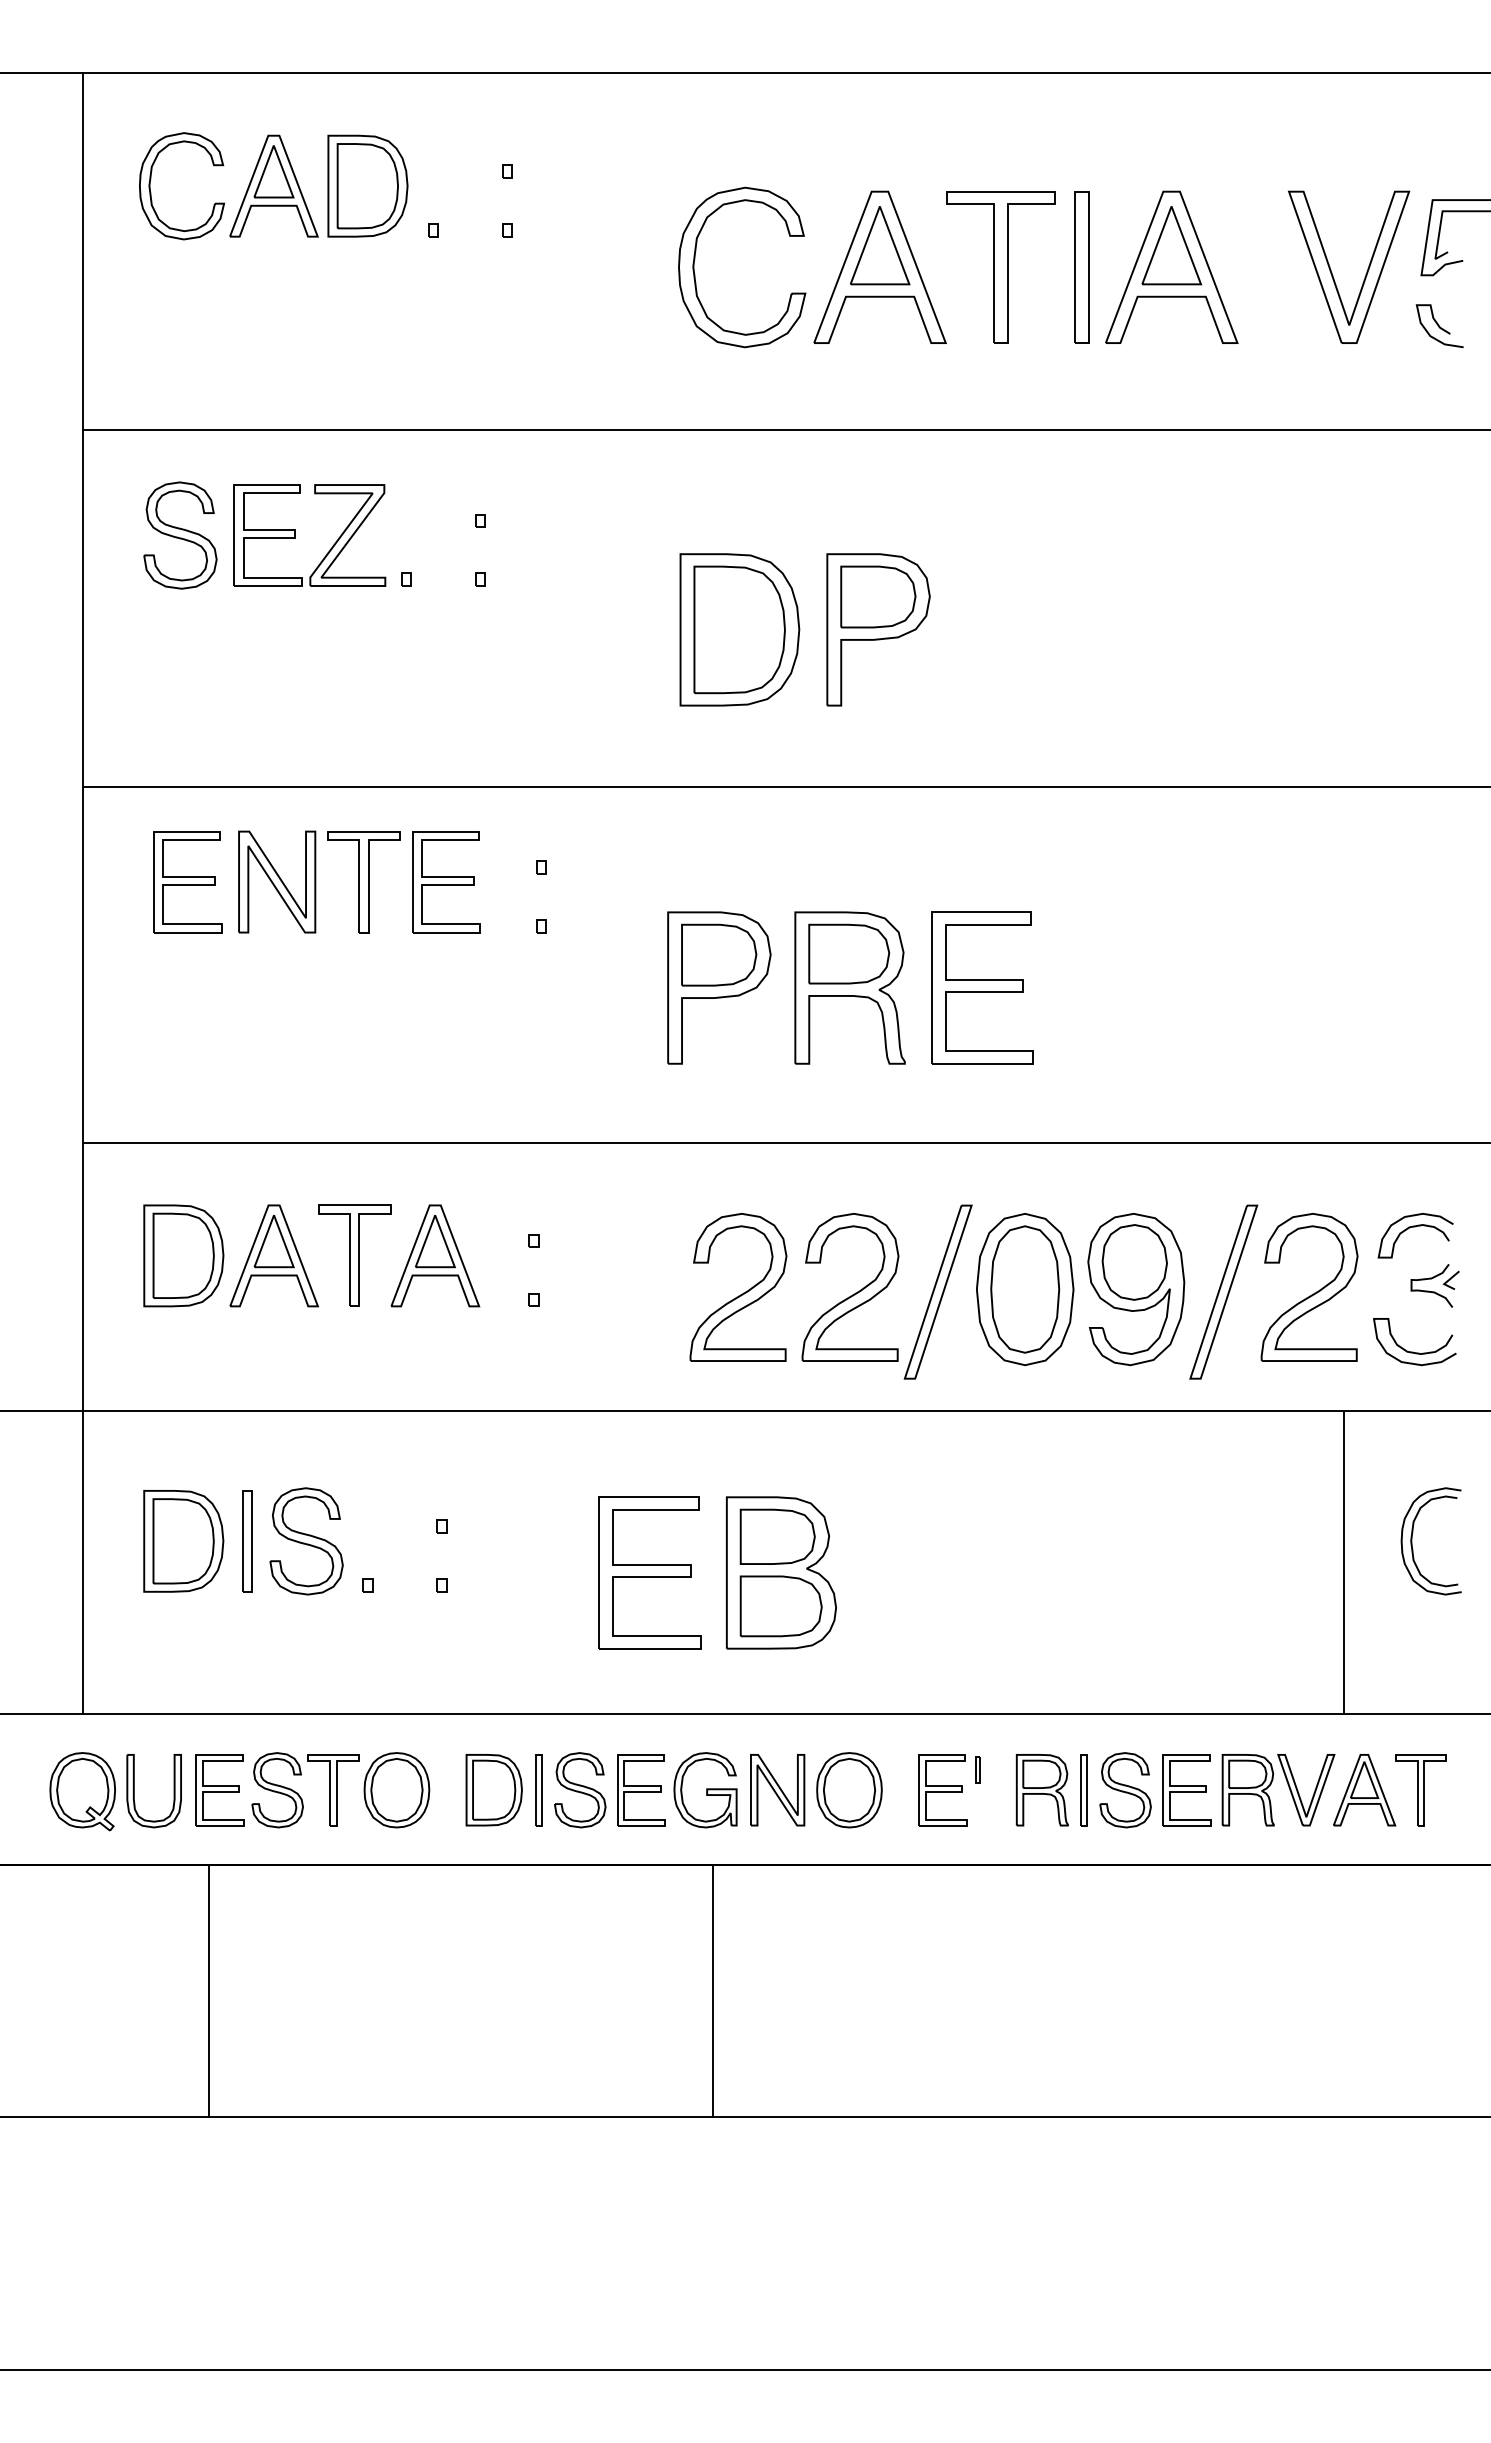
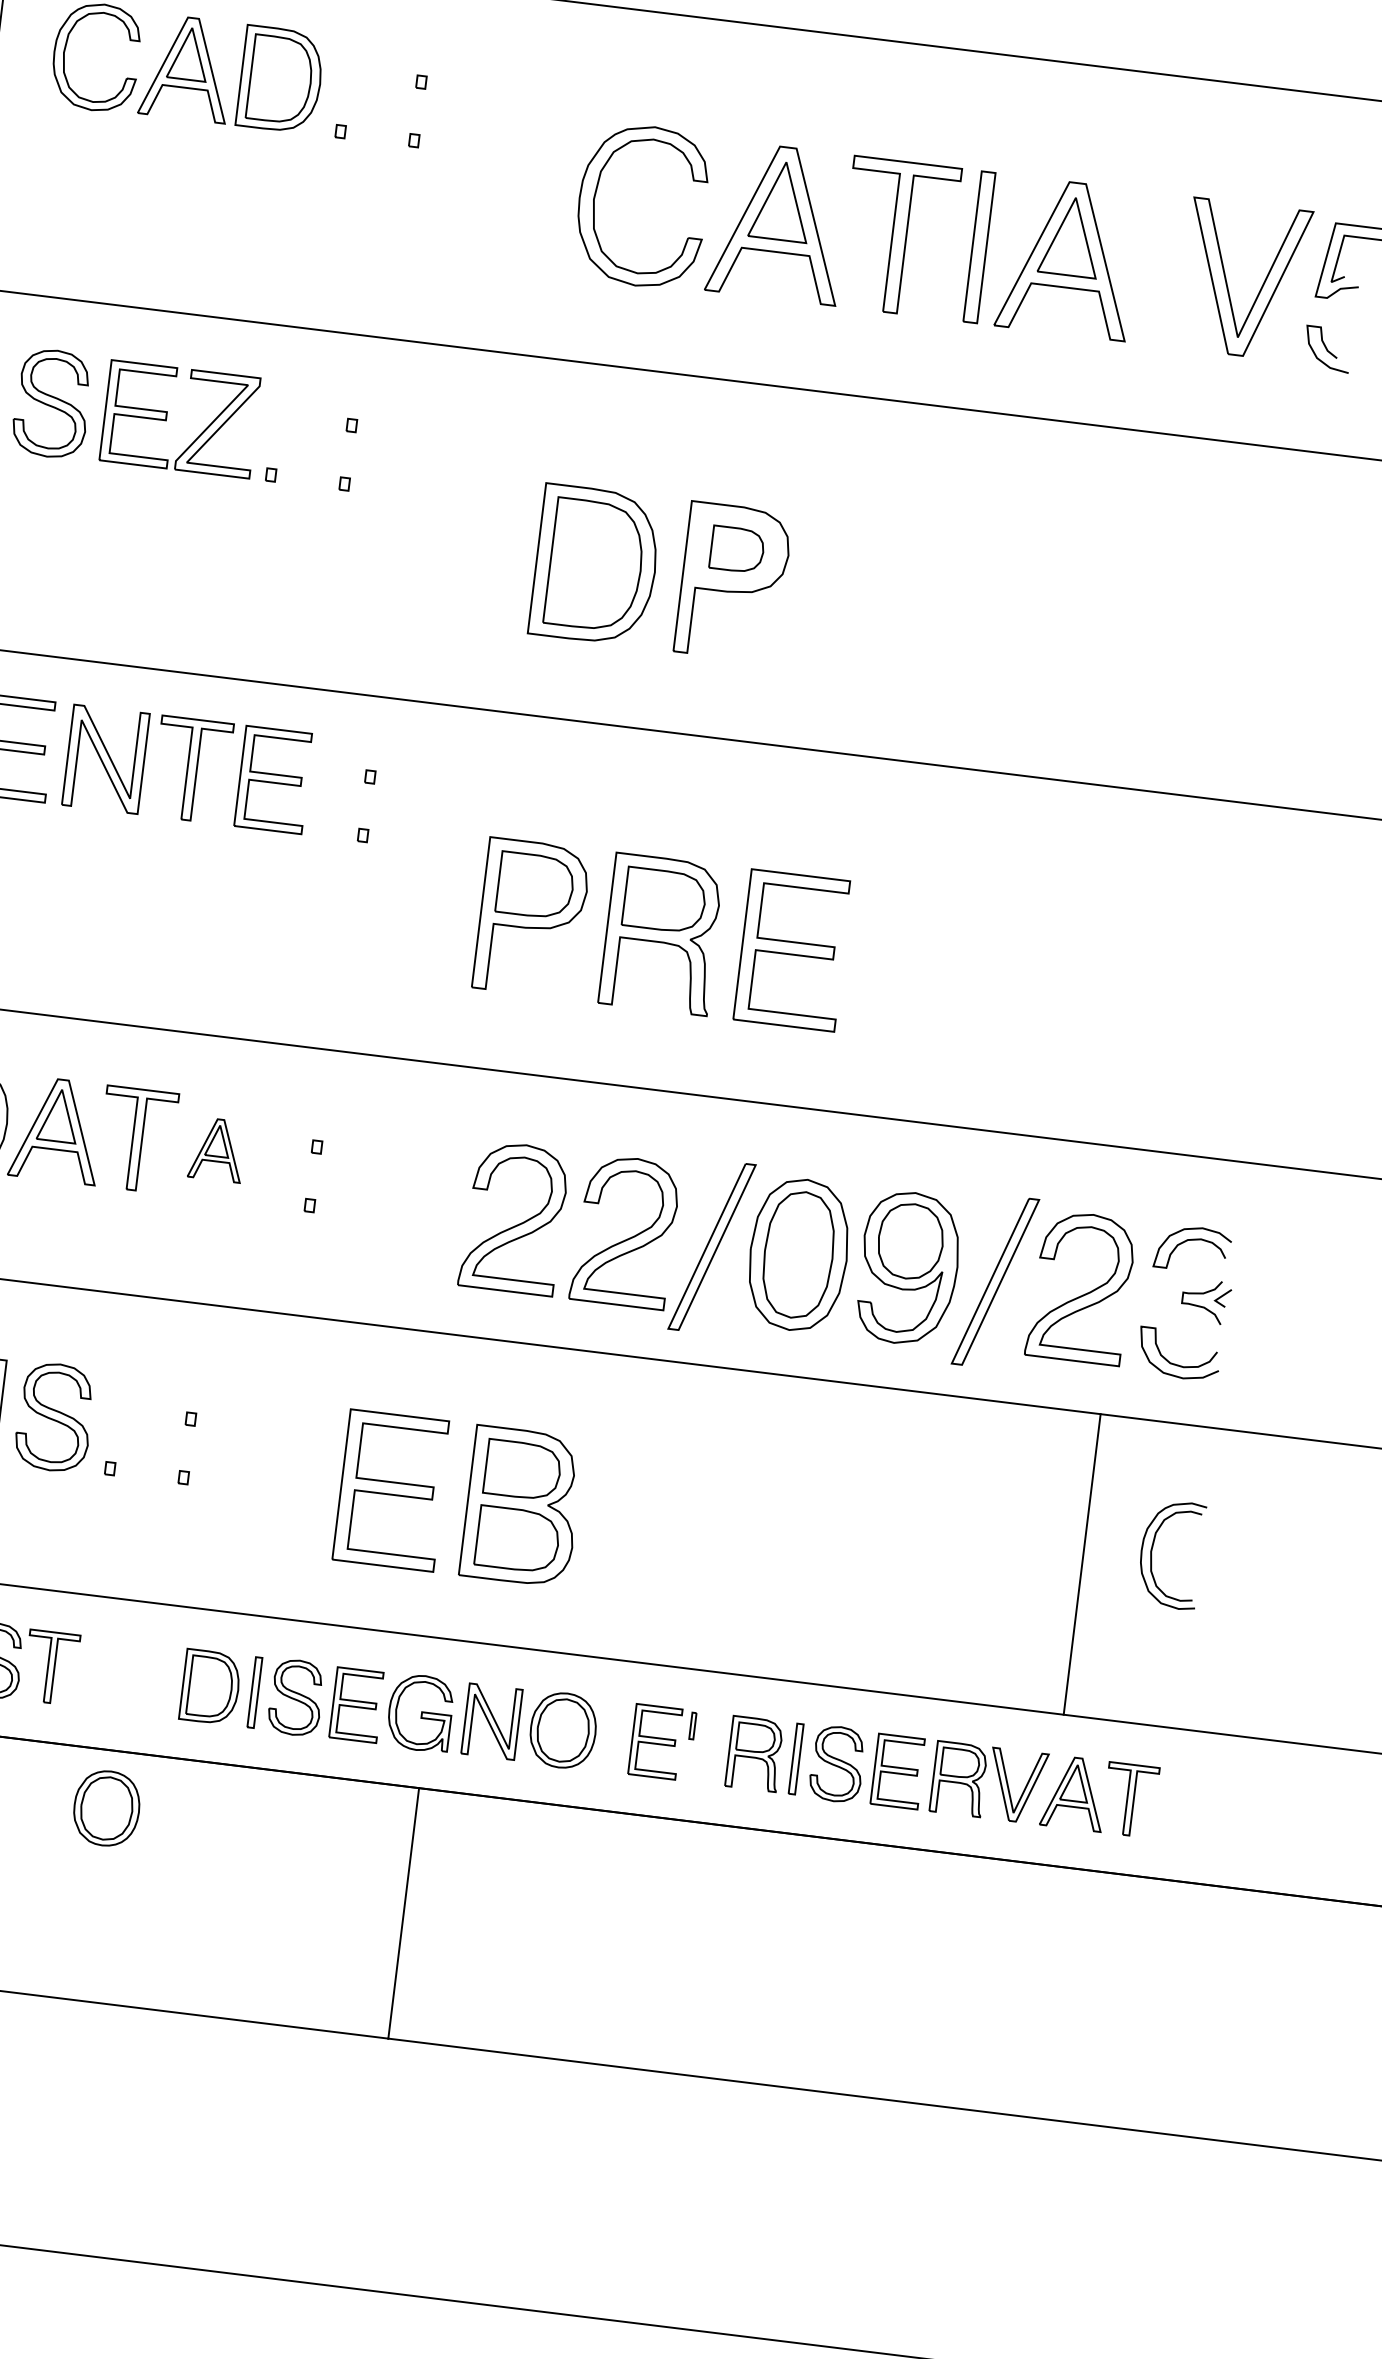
part: (878, 596) -> (737, 549), size x0.7
part: (435, 1255) -> (217, 1149), size x0.6
part: (396, 1790) -> (106, 1808), moved

